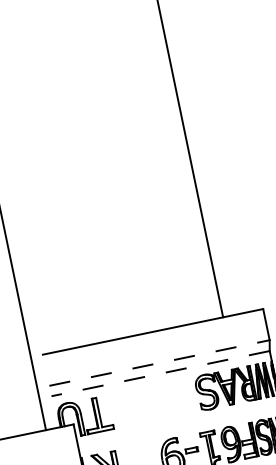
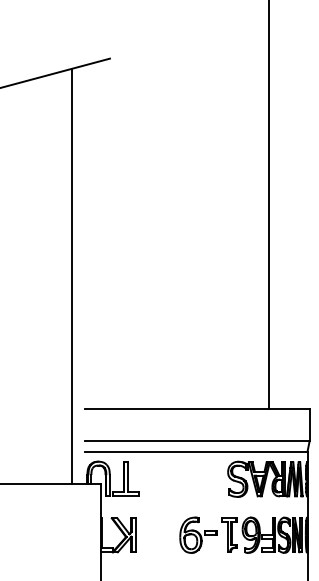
line: (159, 363) -> (197, 441), dashed -> solid
line: (160, 373) -> (195, 451), dashed -> solid

